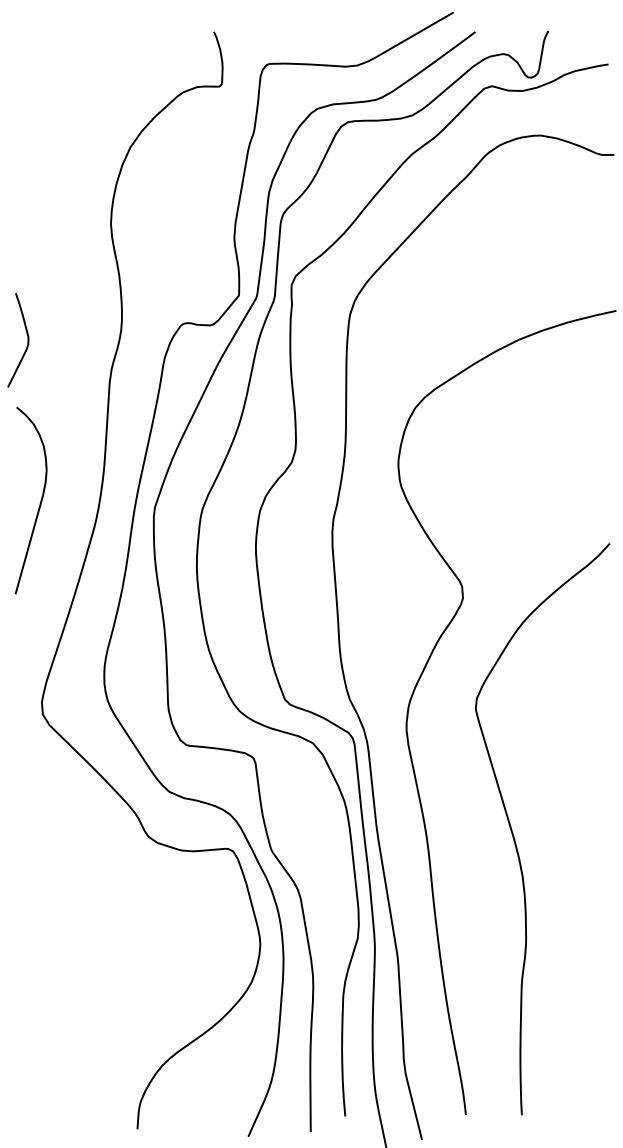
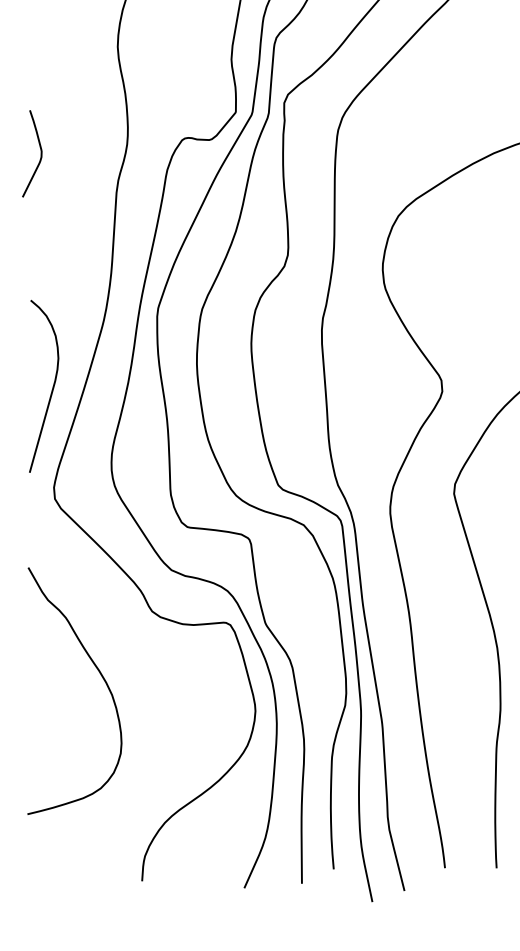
curve: (39, 503) -> (51, 389), moved
curve: (91, 904) -> (99, 674), added

